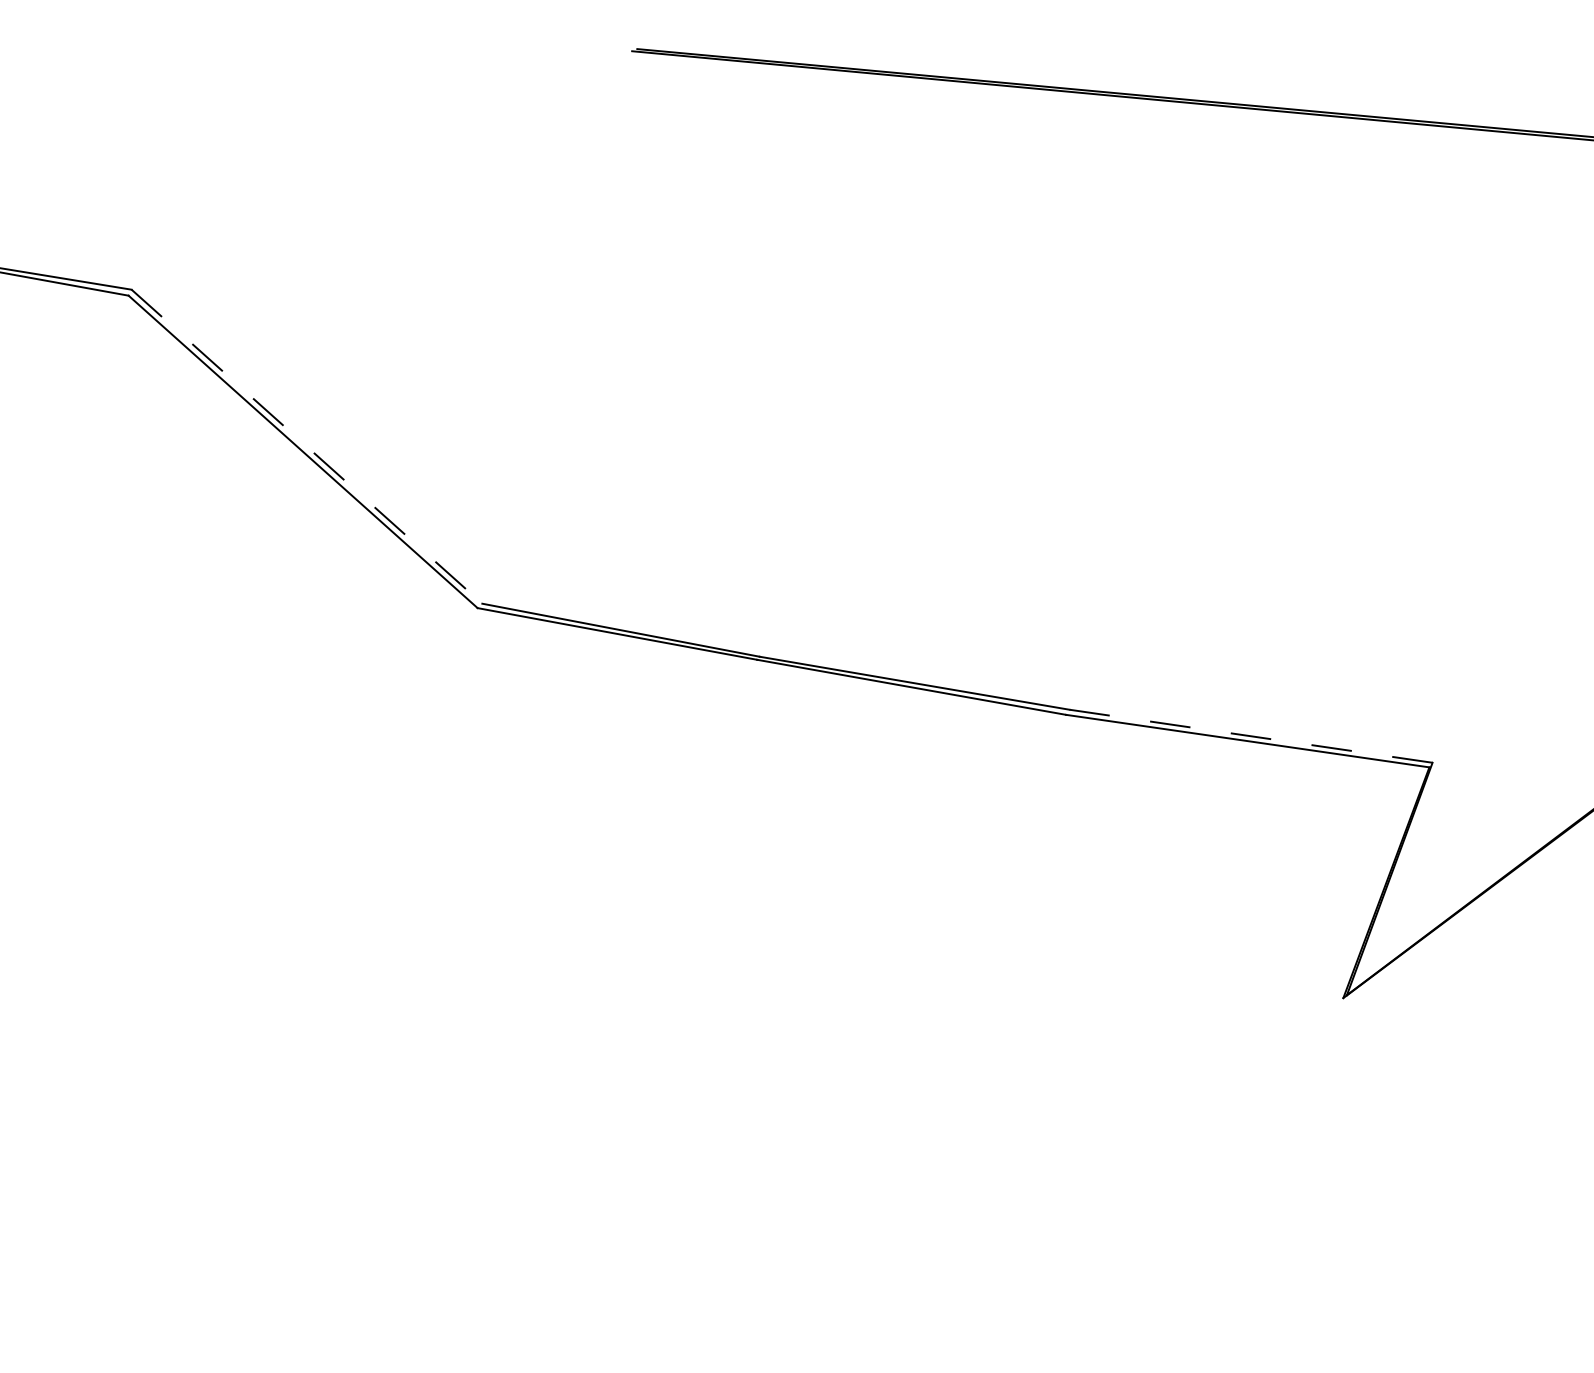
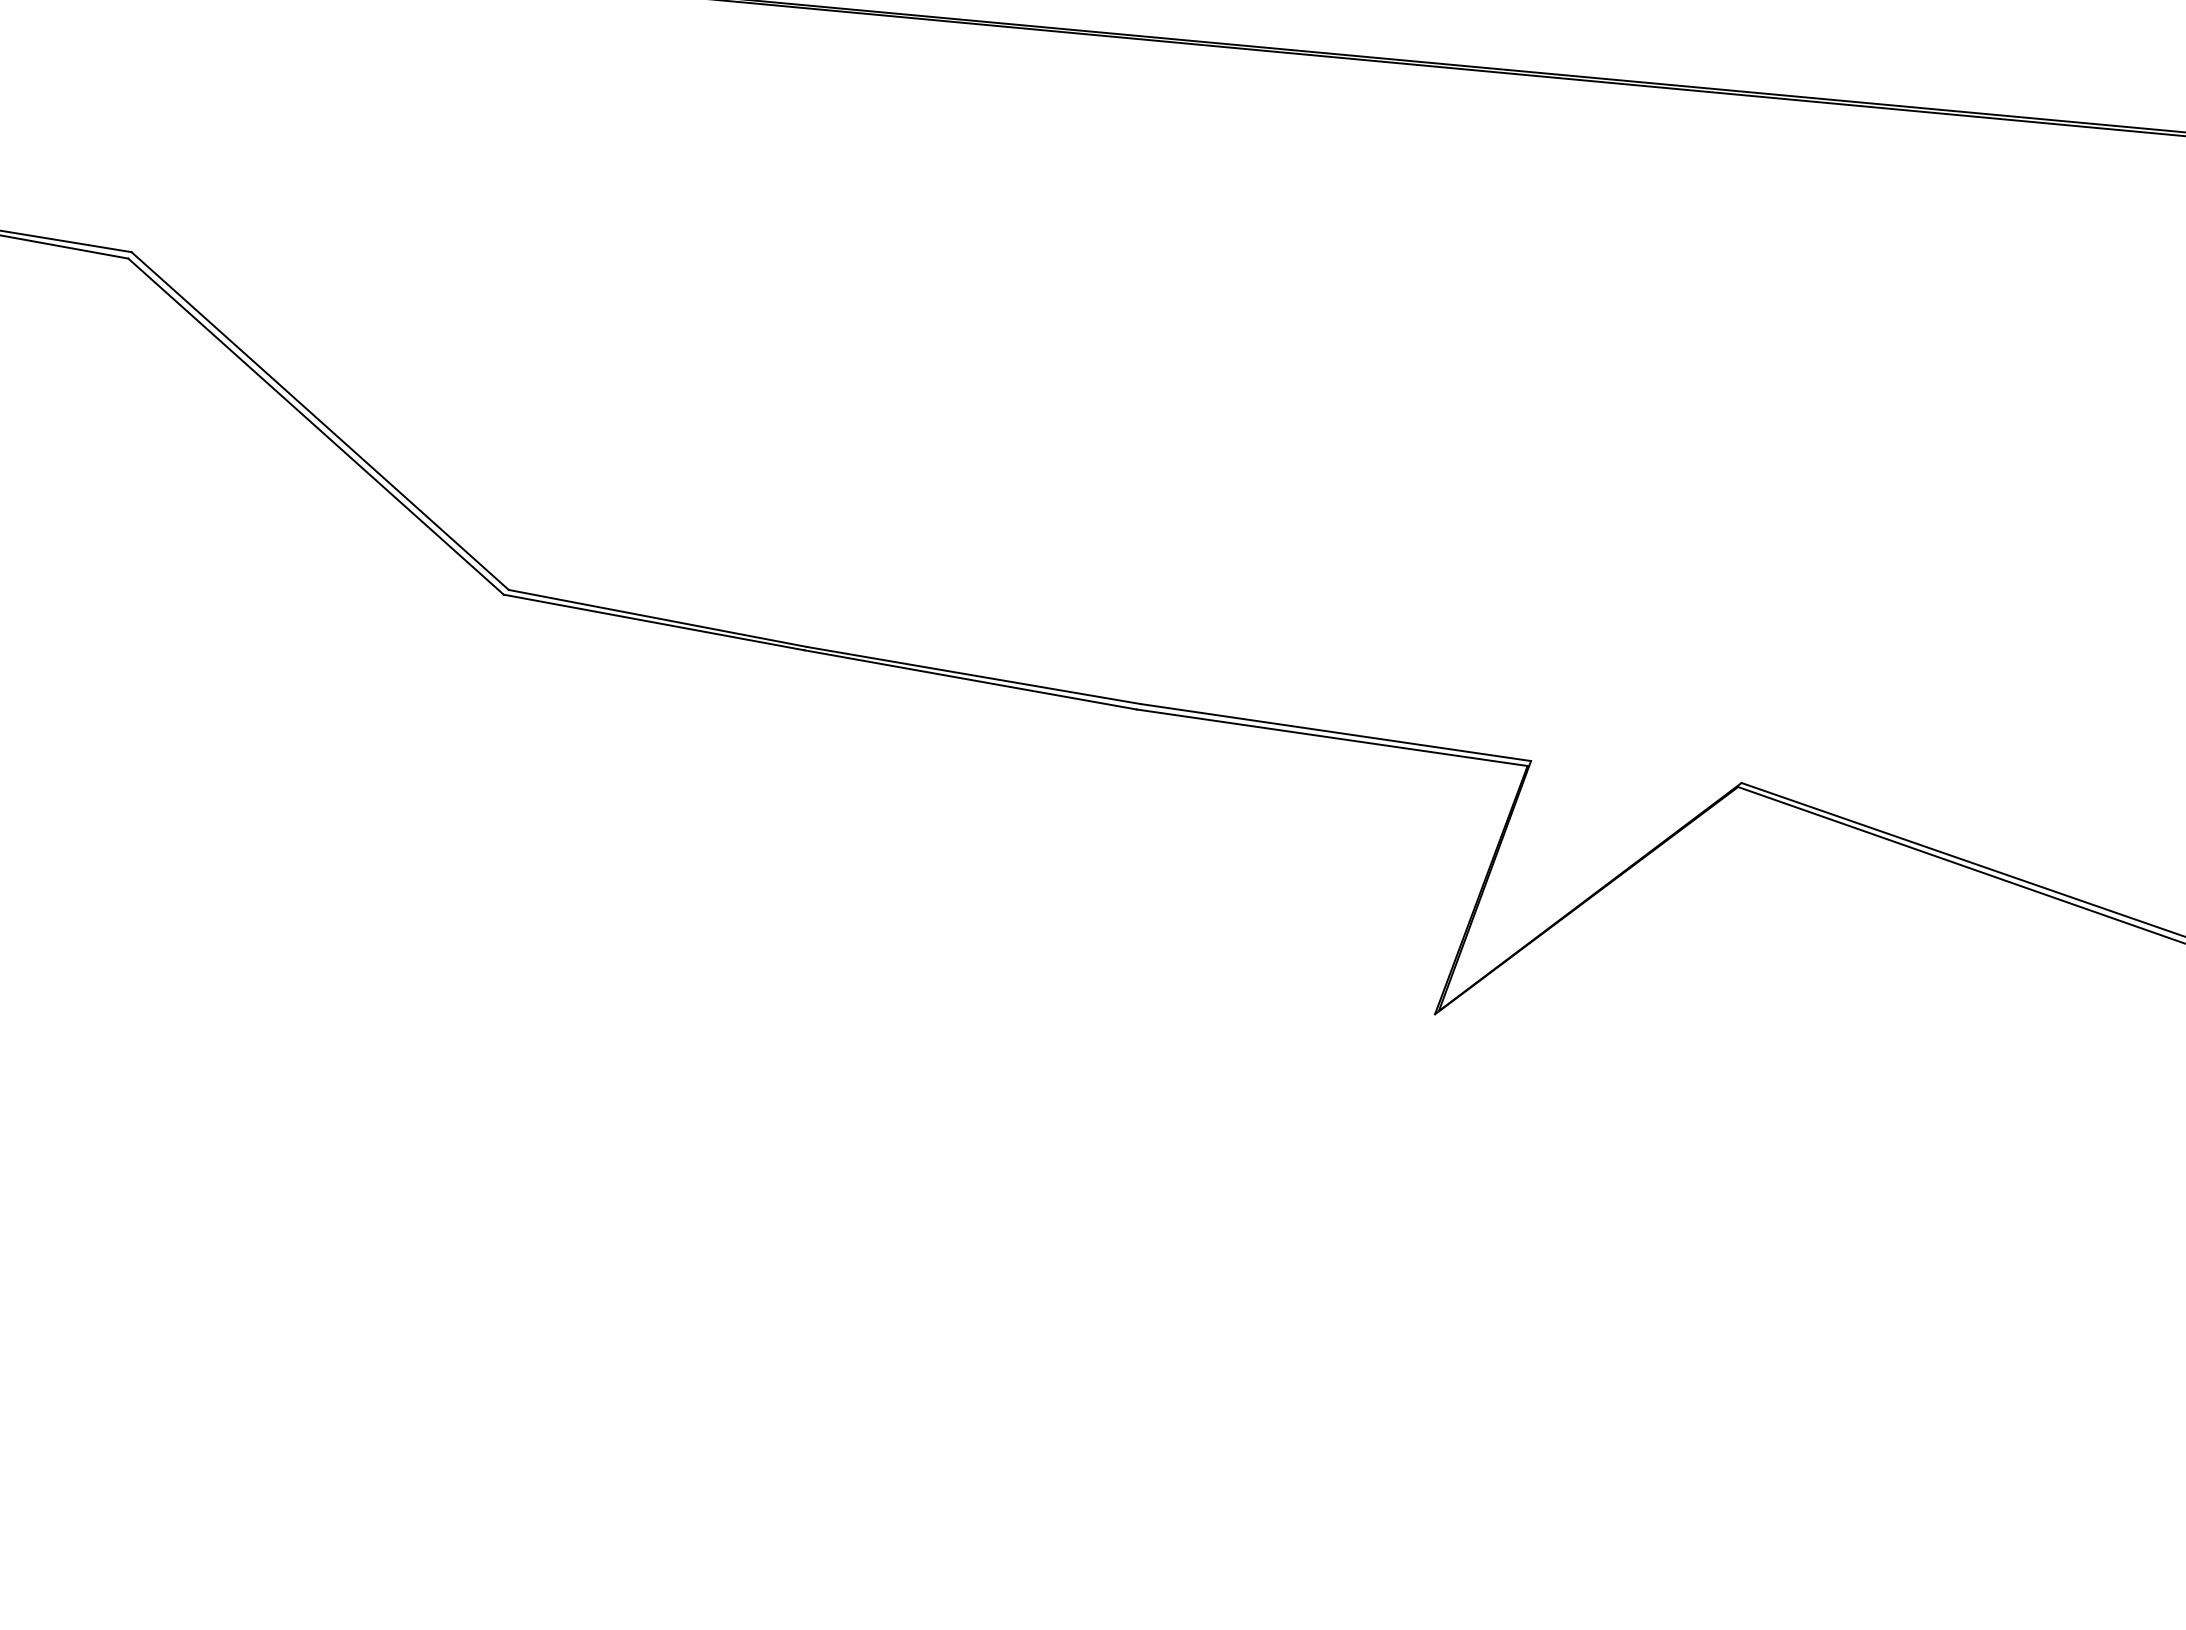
line: (307, 447) -> (320, 421), dashed -> solid
line: (1250, 736) -> (1335, 732), dashed -> solid

